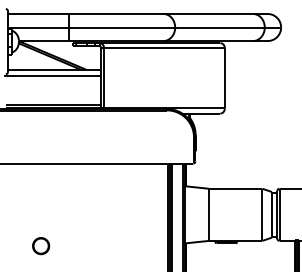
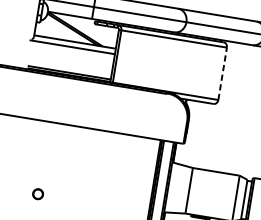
line: (224, 78) -> (222, 73), solid -> dashed
part: (41, 246) -> (38, 194), size x0.7

